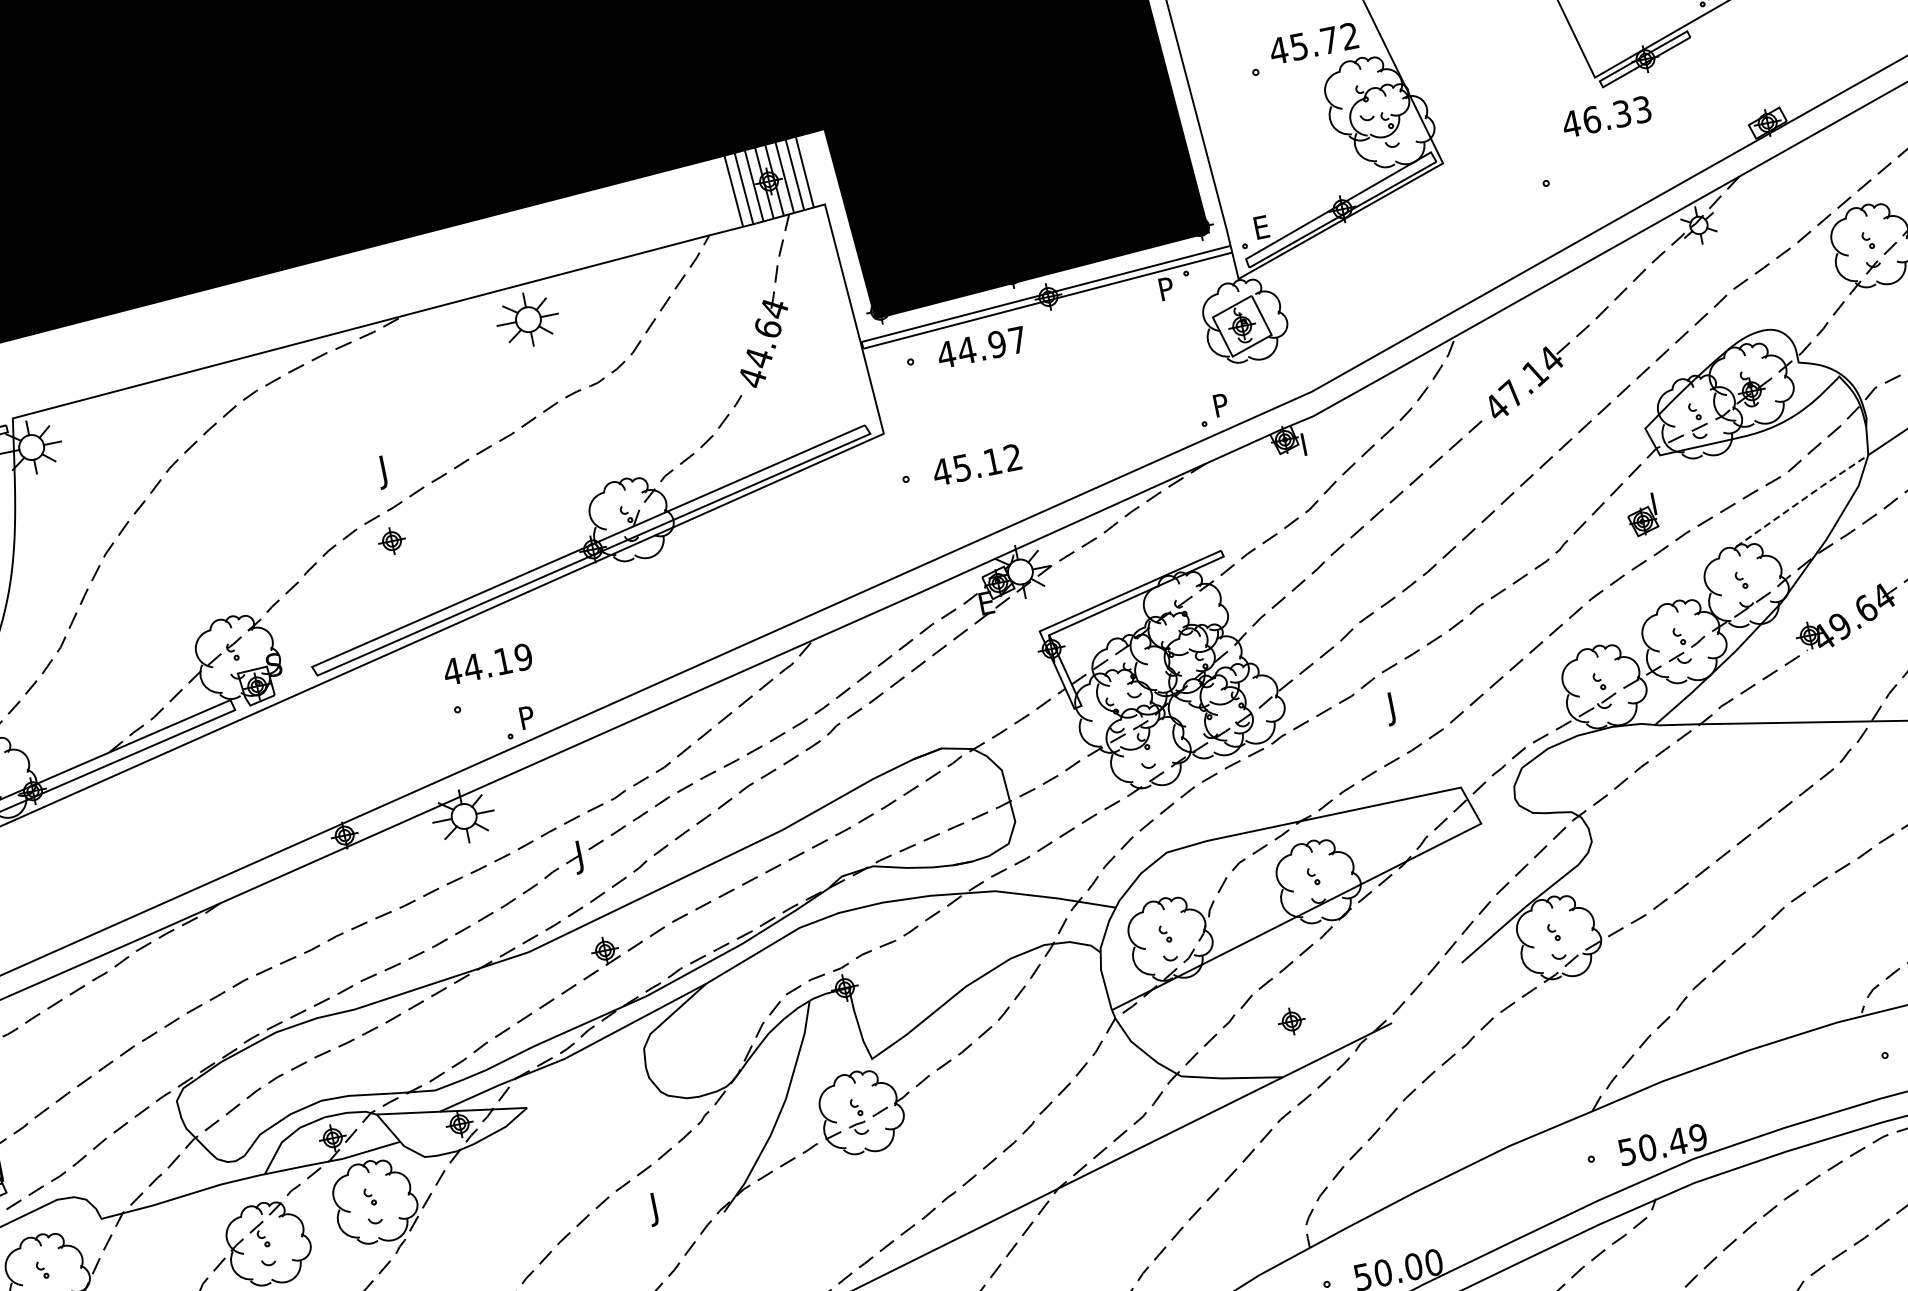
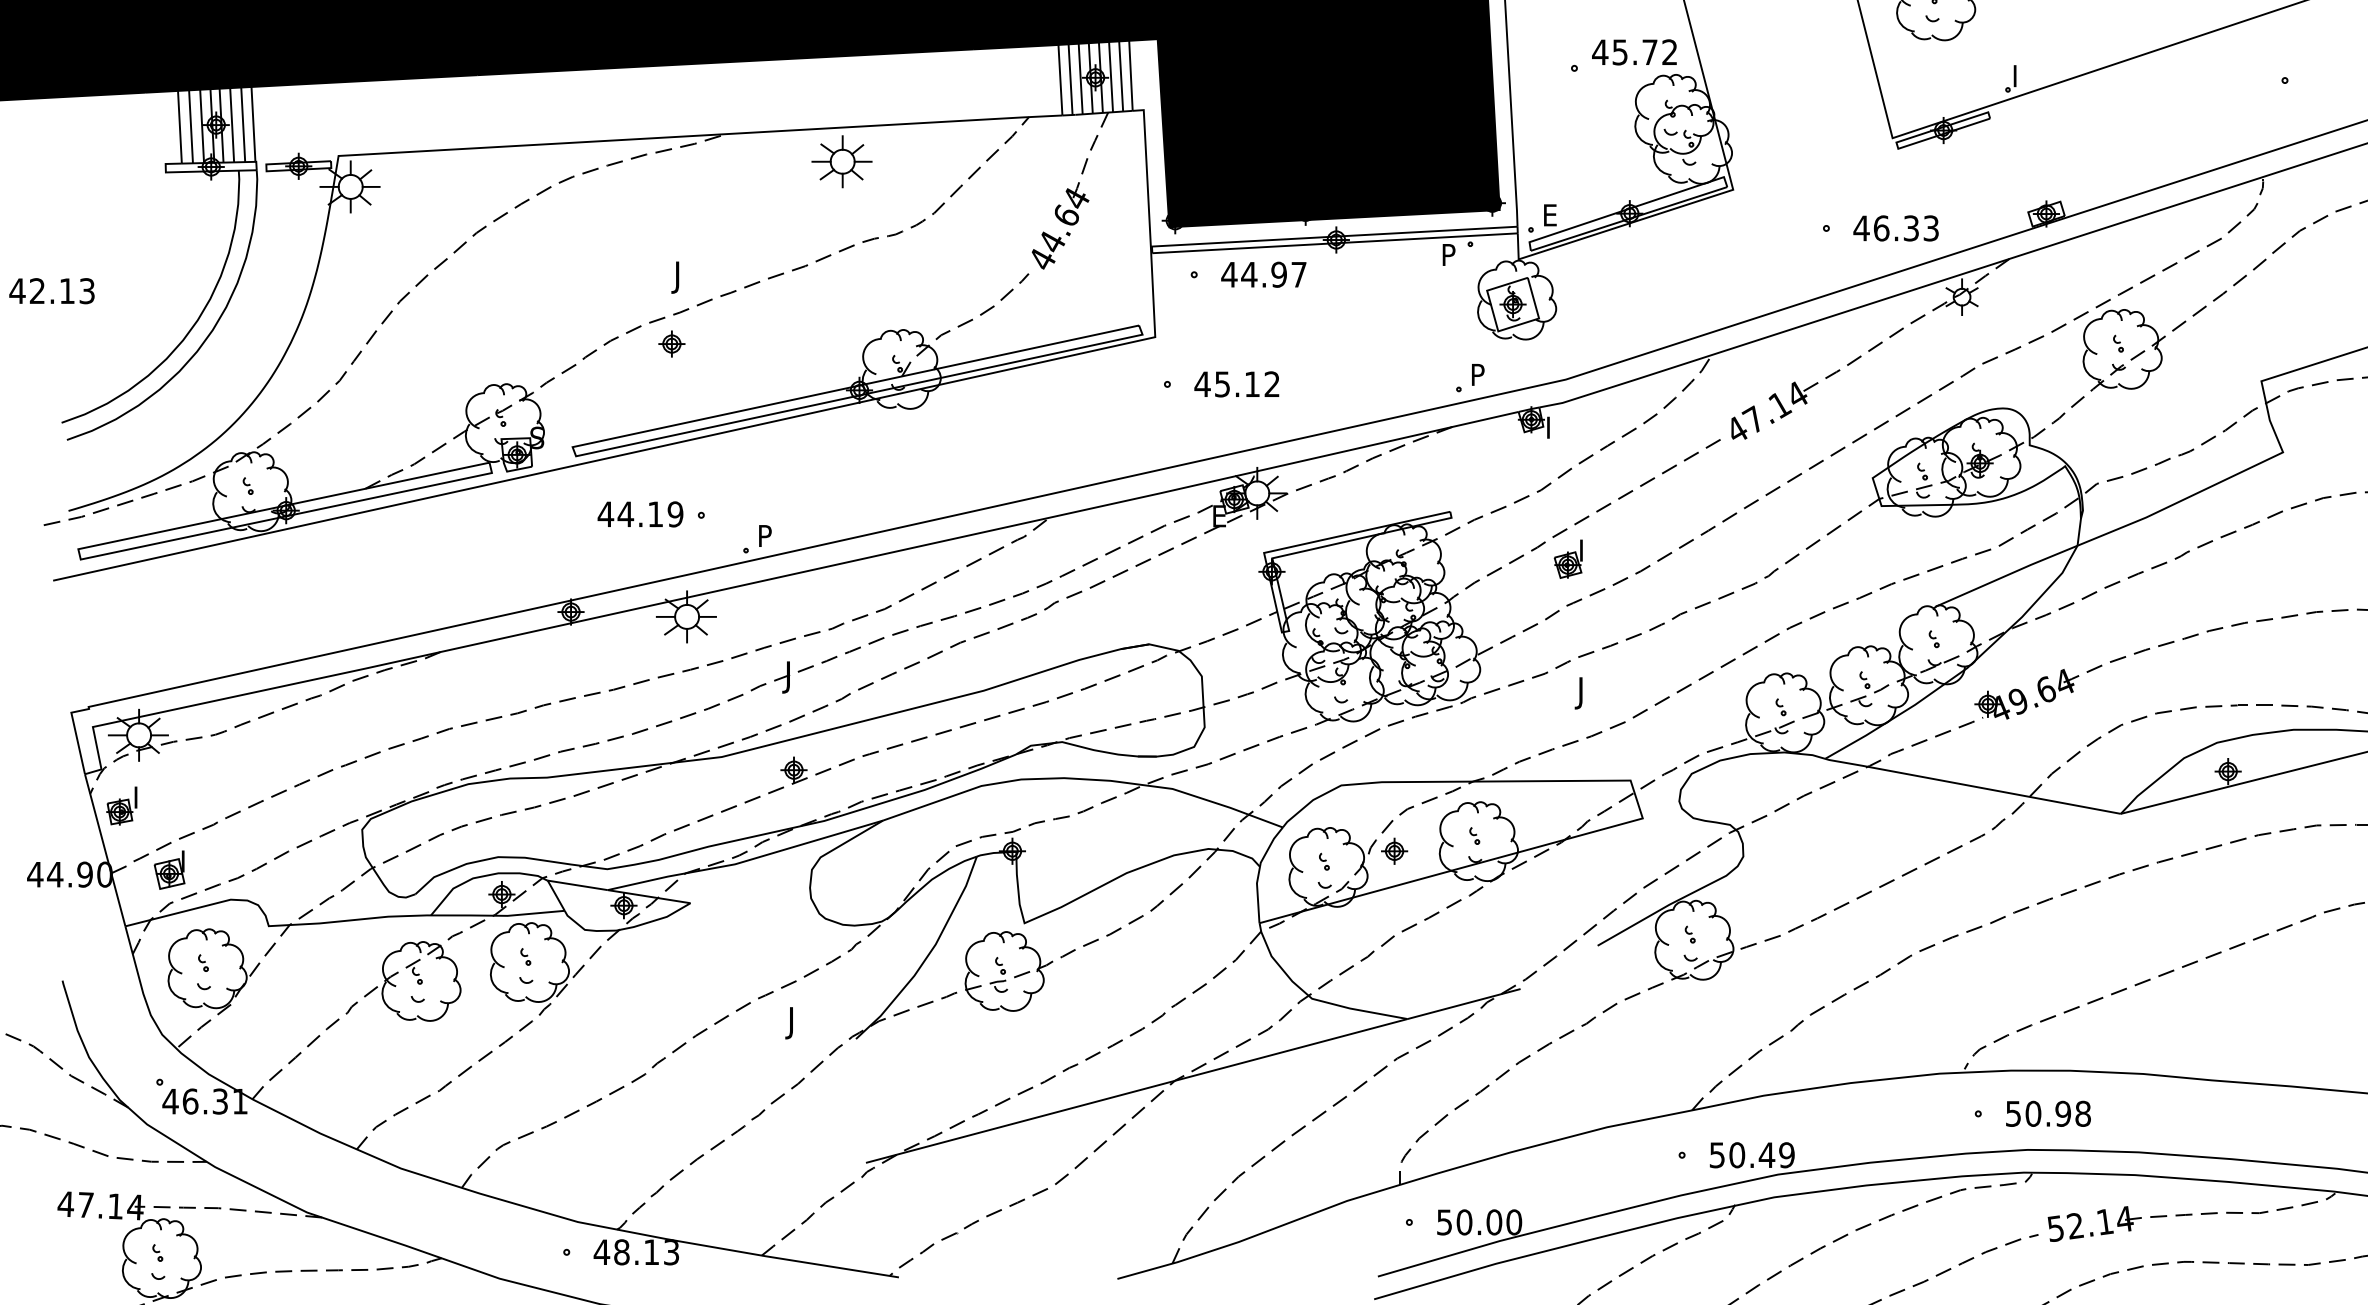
text: (1606, 117) -> (1895, 228), moved
line: (1803, 500) -> (2007, 575), dashed -> solid
part: (1641, 514) -> (1567, 558), moved
text: (487, 664) -> (640, 514), moved
part: (1291, 1020) -> (1394, 850), moved

